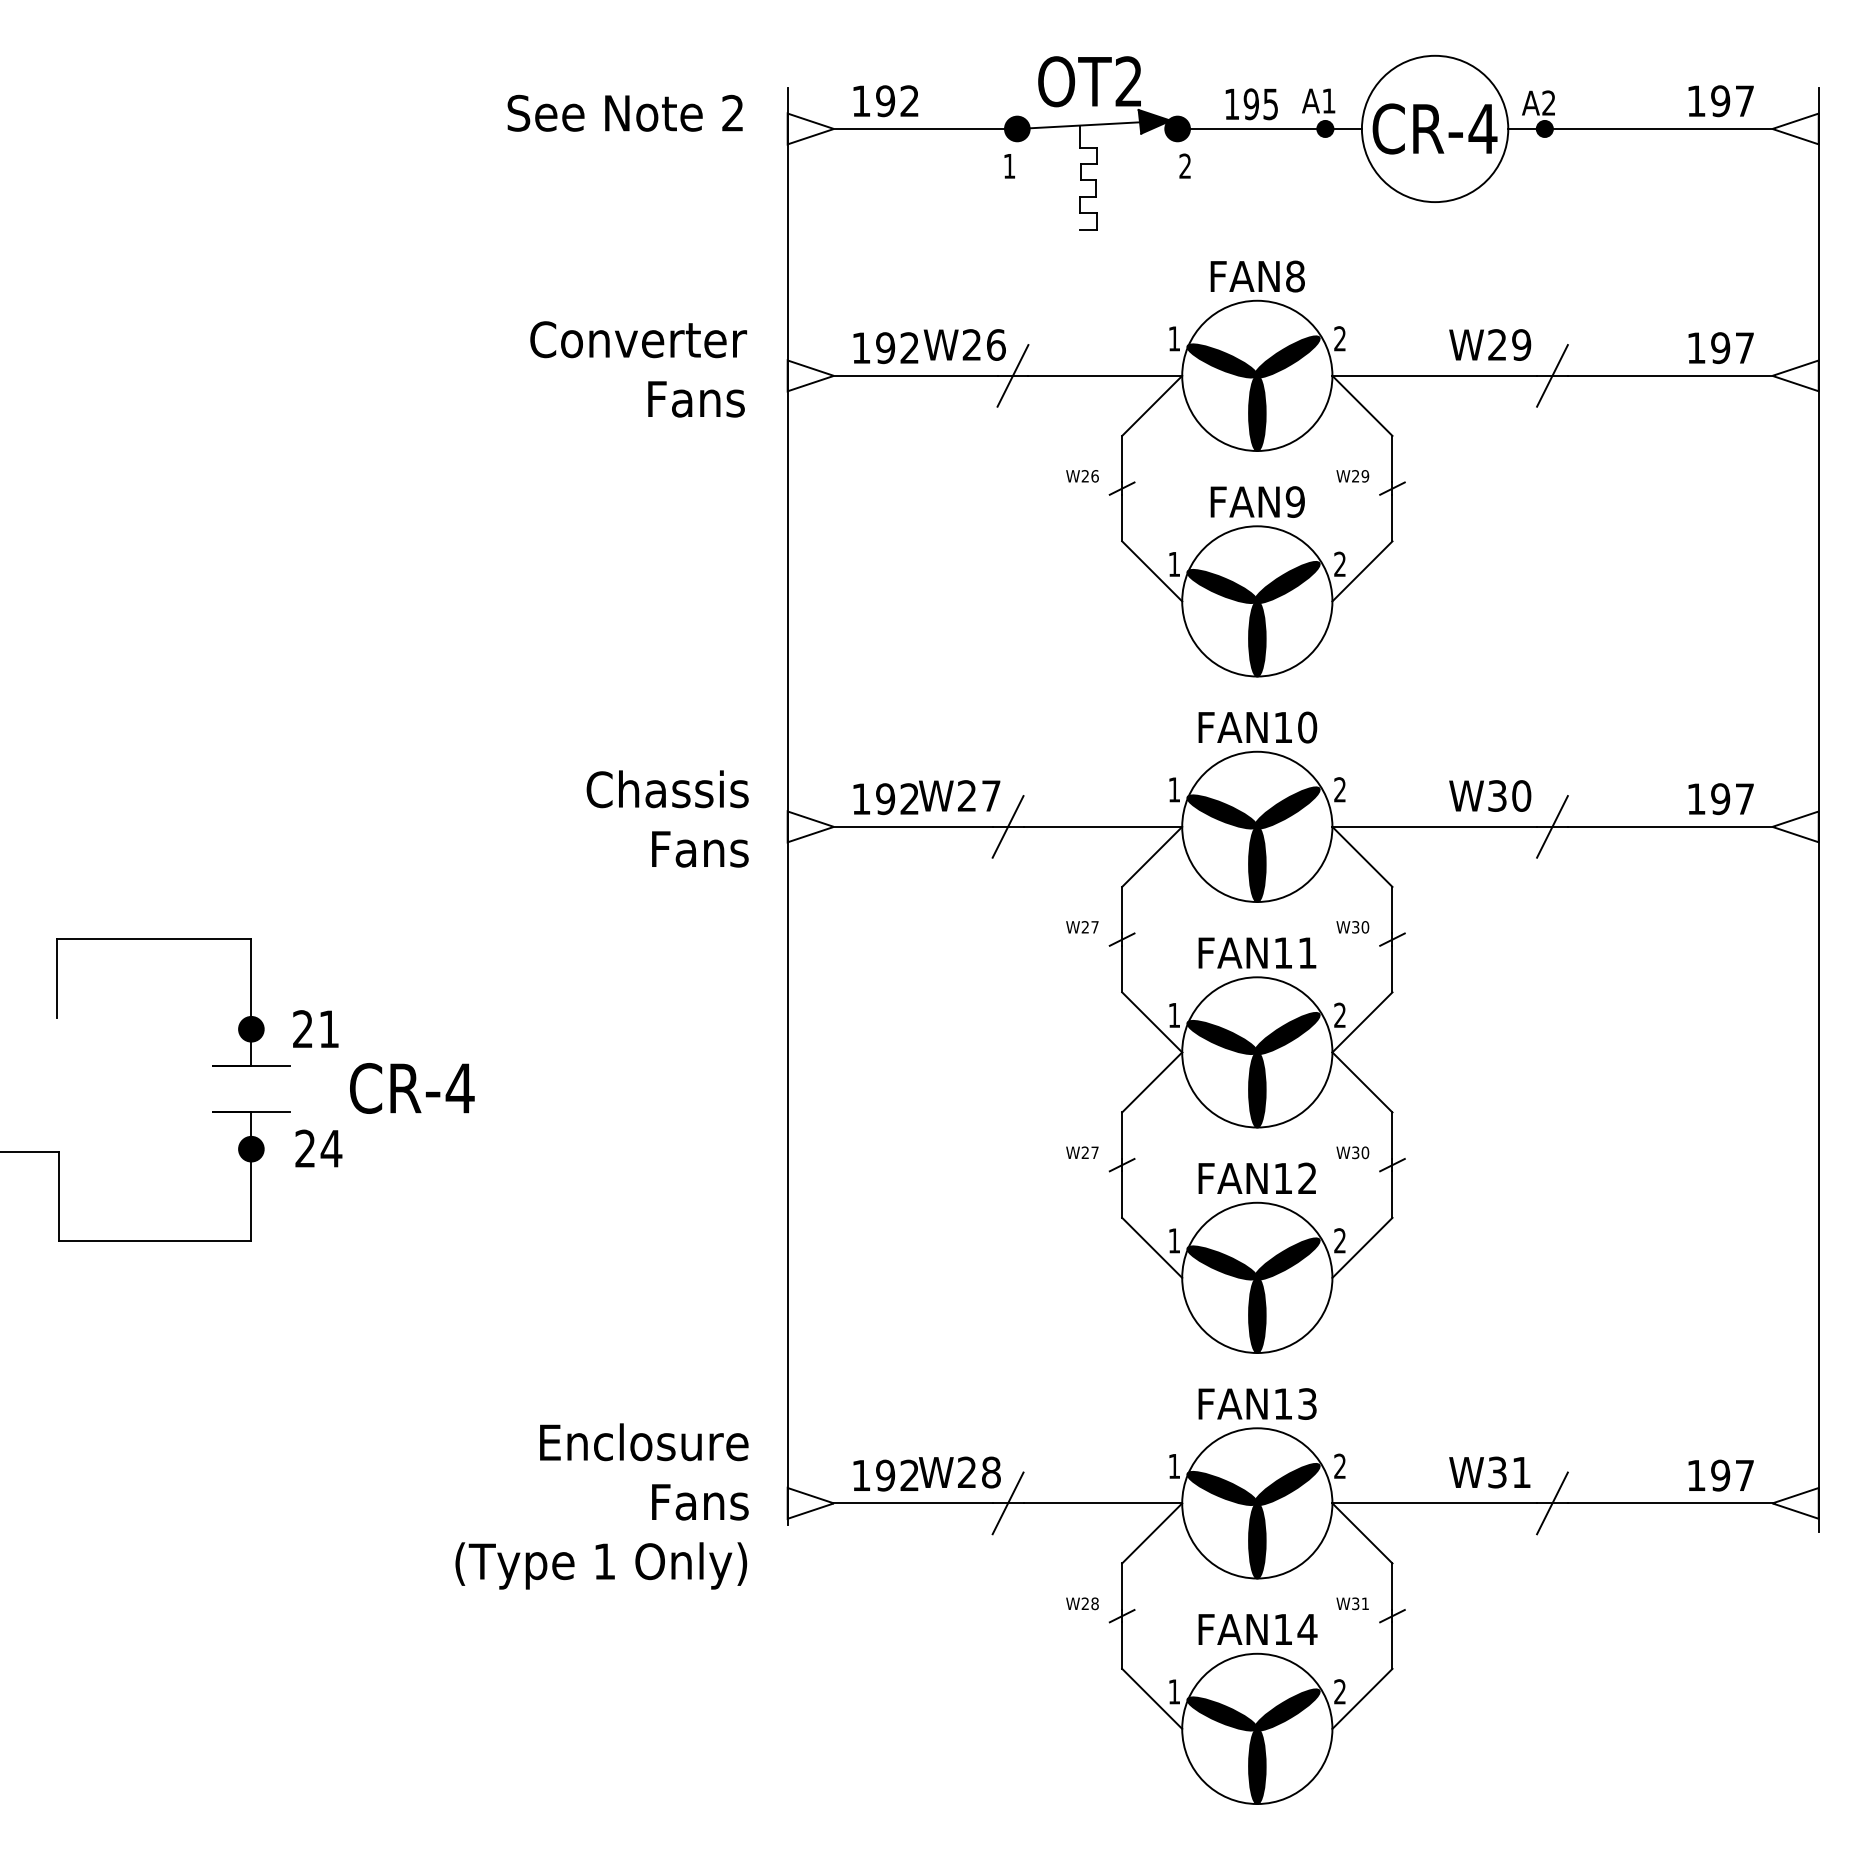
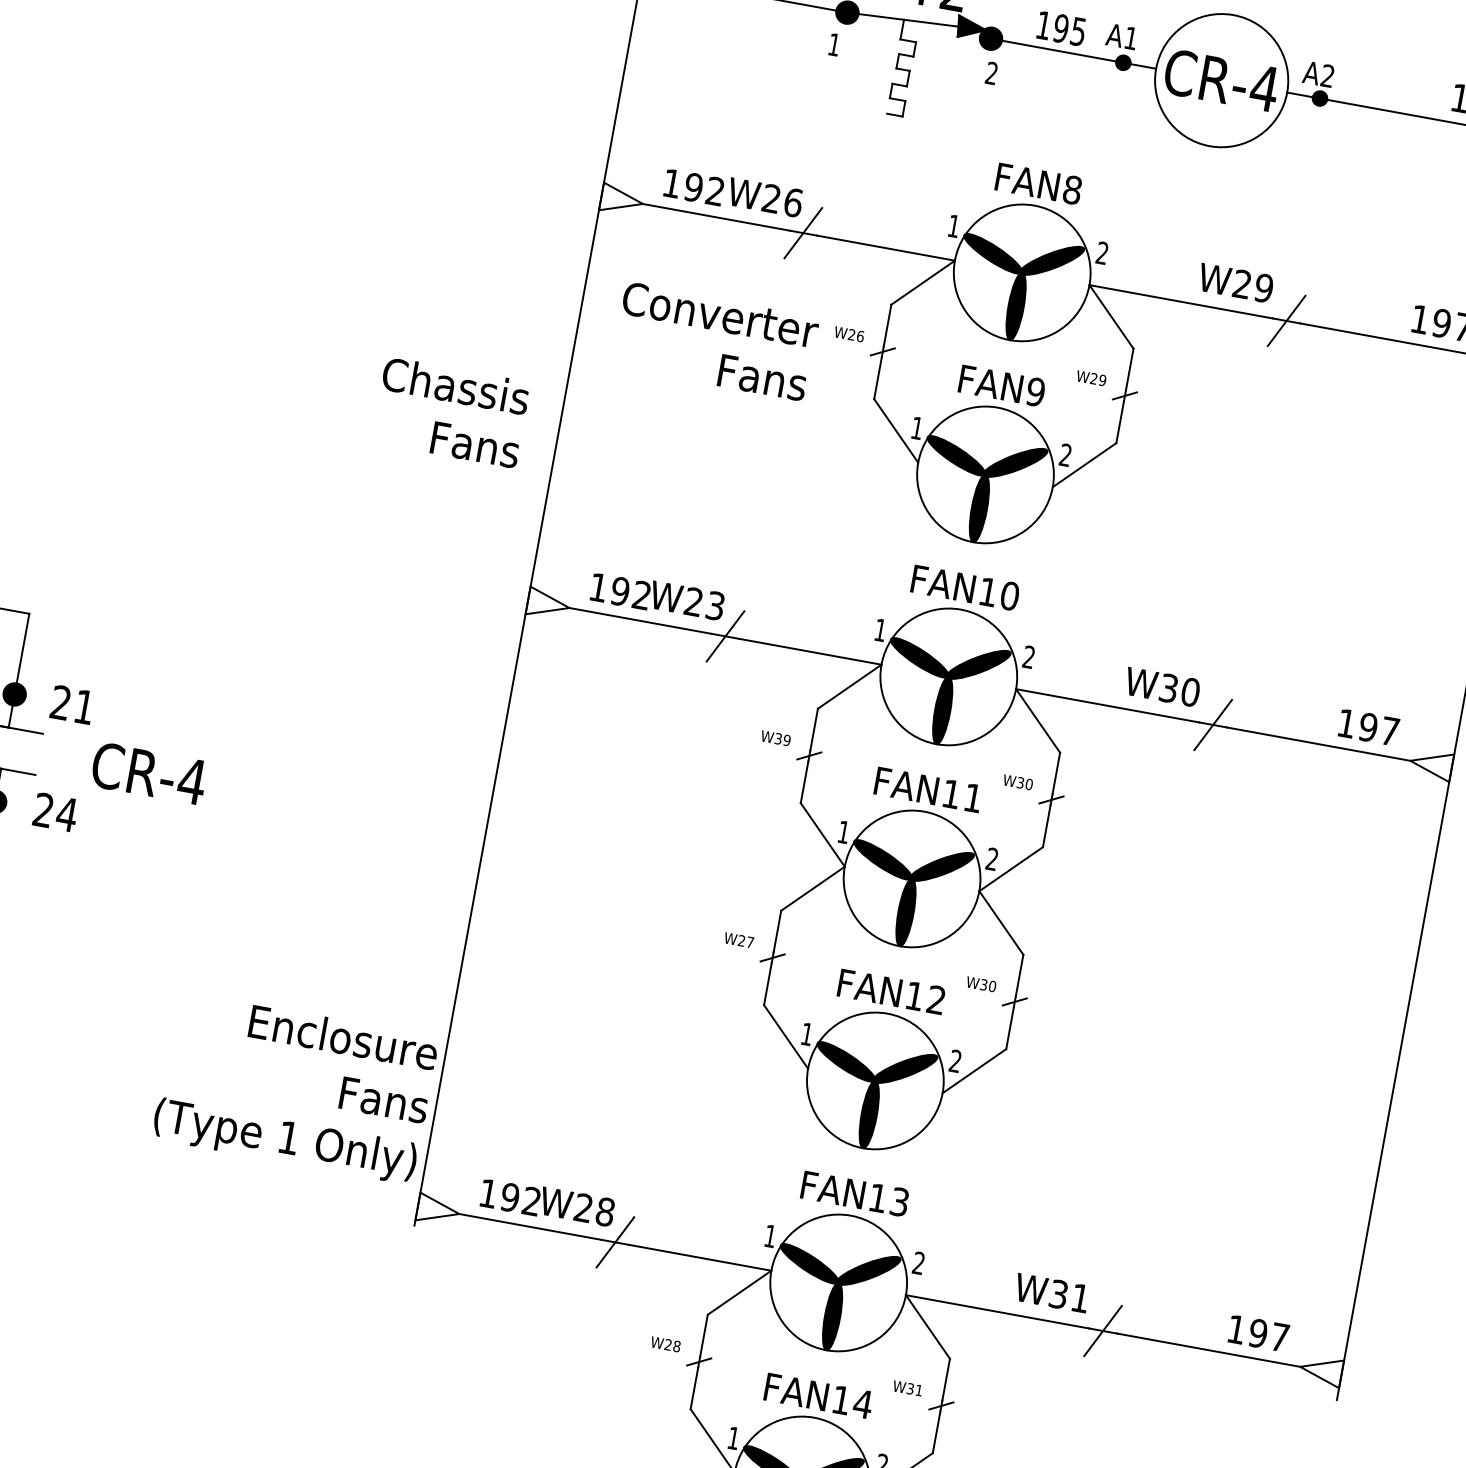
text: (638, 369) -> (715, 341), moved
text: (991, 795) -> (715, 605), W27 -> W23
text: (667, 818) -> (451, 412), moved
text: (1089, 927) -> (782, 739), W27 -> W39
text: (601, 1506) -> (294, 1088), moved

